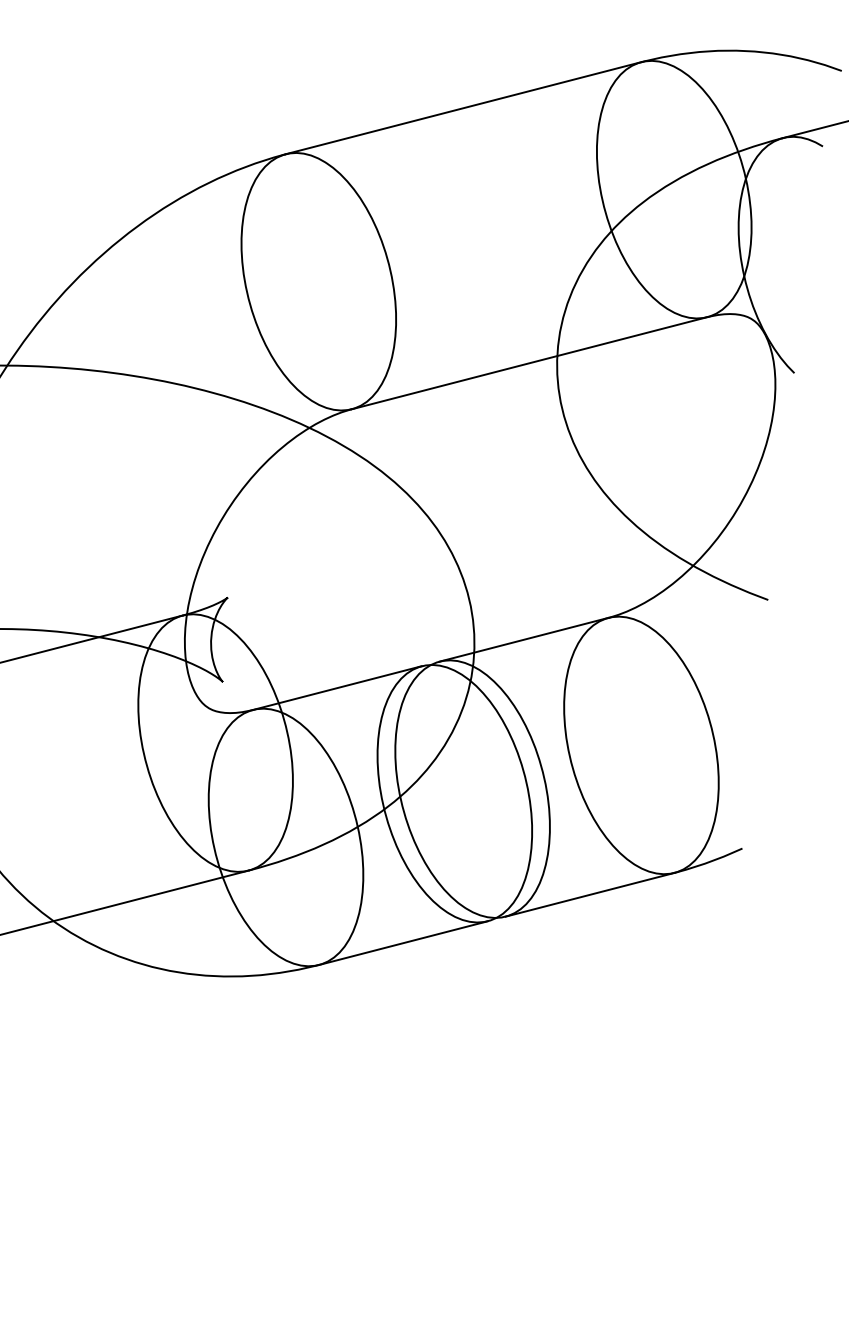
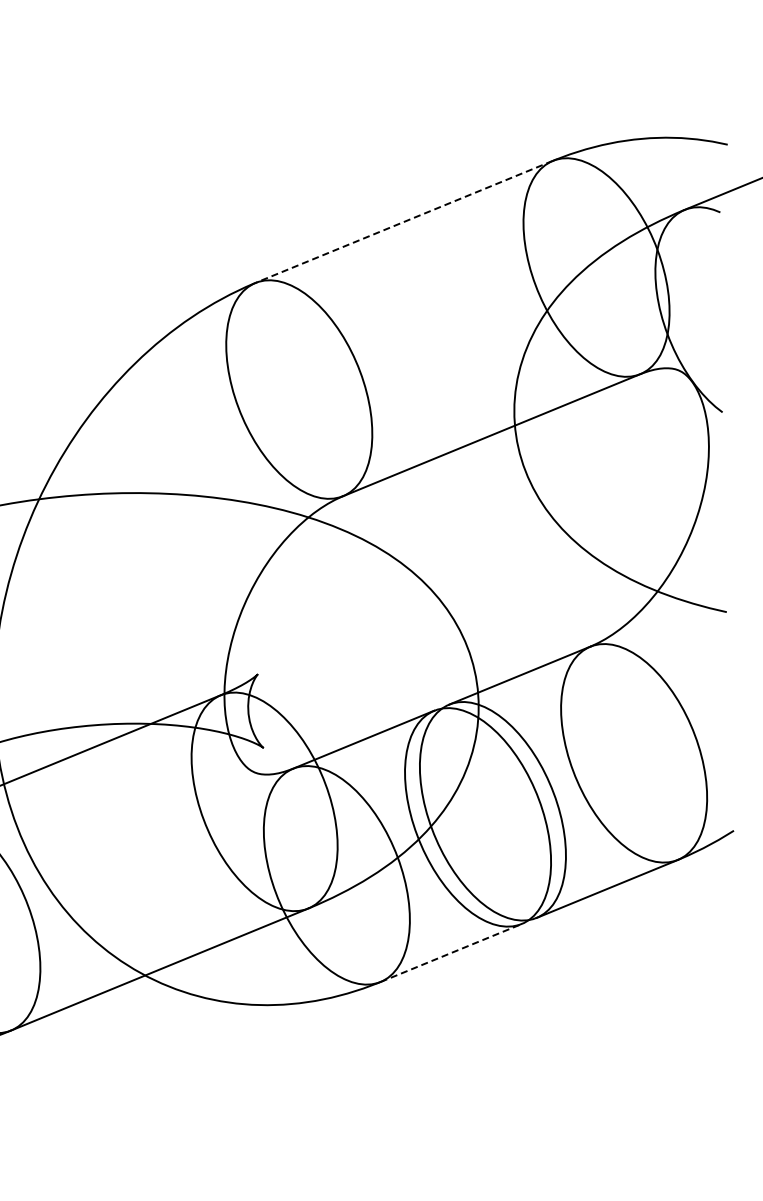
line: (463, 107) -> (404, 221), solid -> dashed
line: (403, 942) -> (451, 952), solid -> dashed

